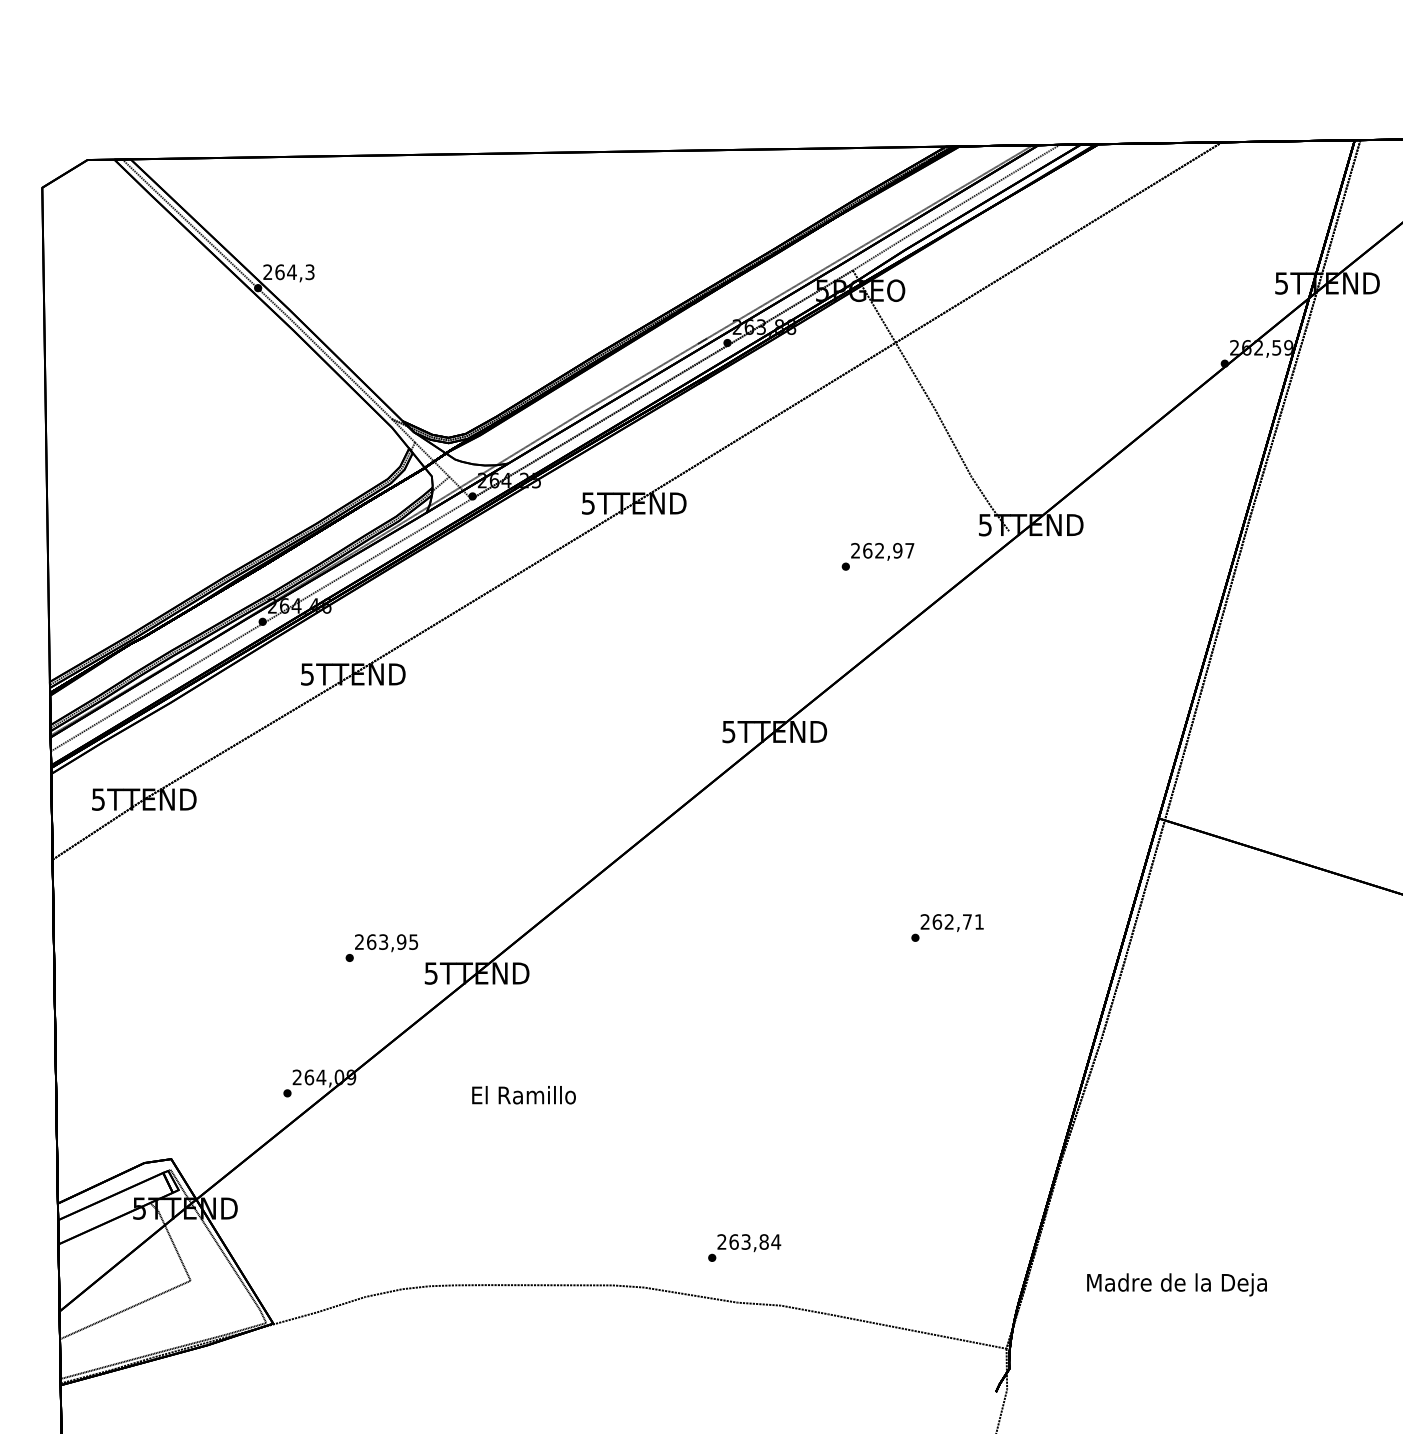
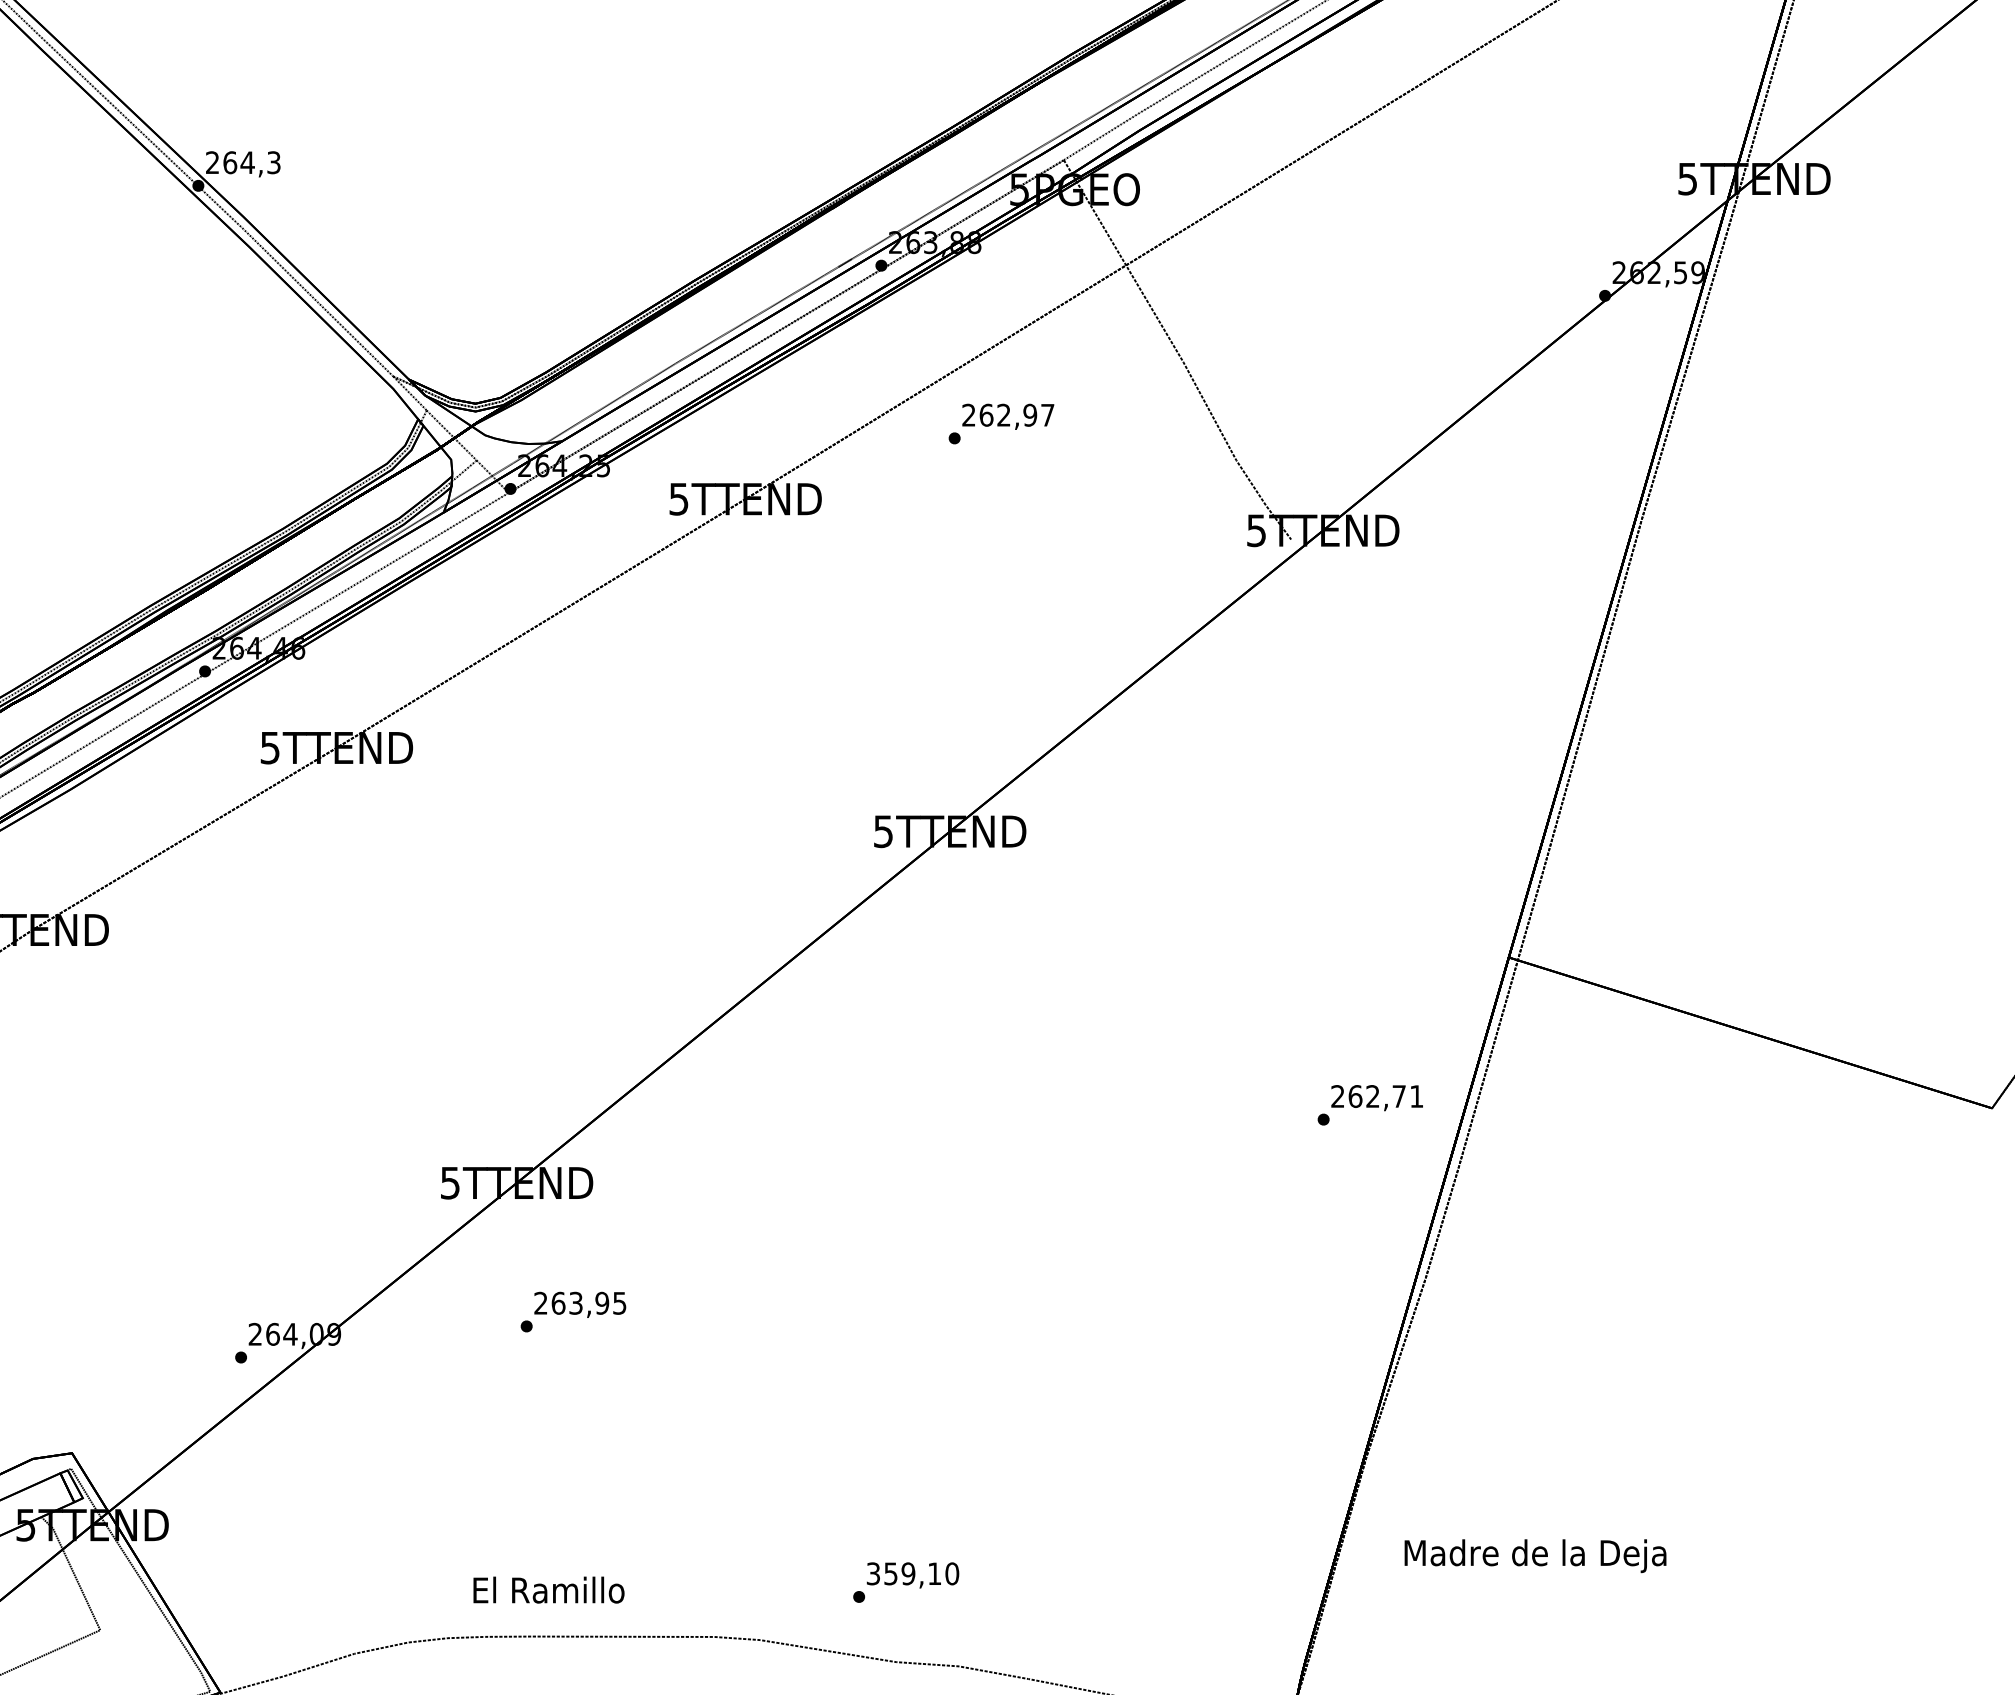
text: (877, 556) -> (1000, 423), moved
text: (947, 927) -> (1370, 1104), moved
text: (381, 947) -> (572, 1311), moved
text: (523, 1095) -> (548, 1590), moved
text: (749, 1241) -> (913, 1573), 263,84 -> 359,10
text: (1176, 1284) -> (1534, 1555), moved

